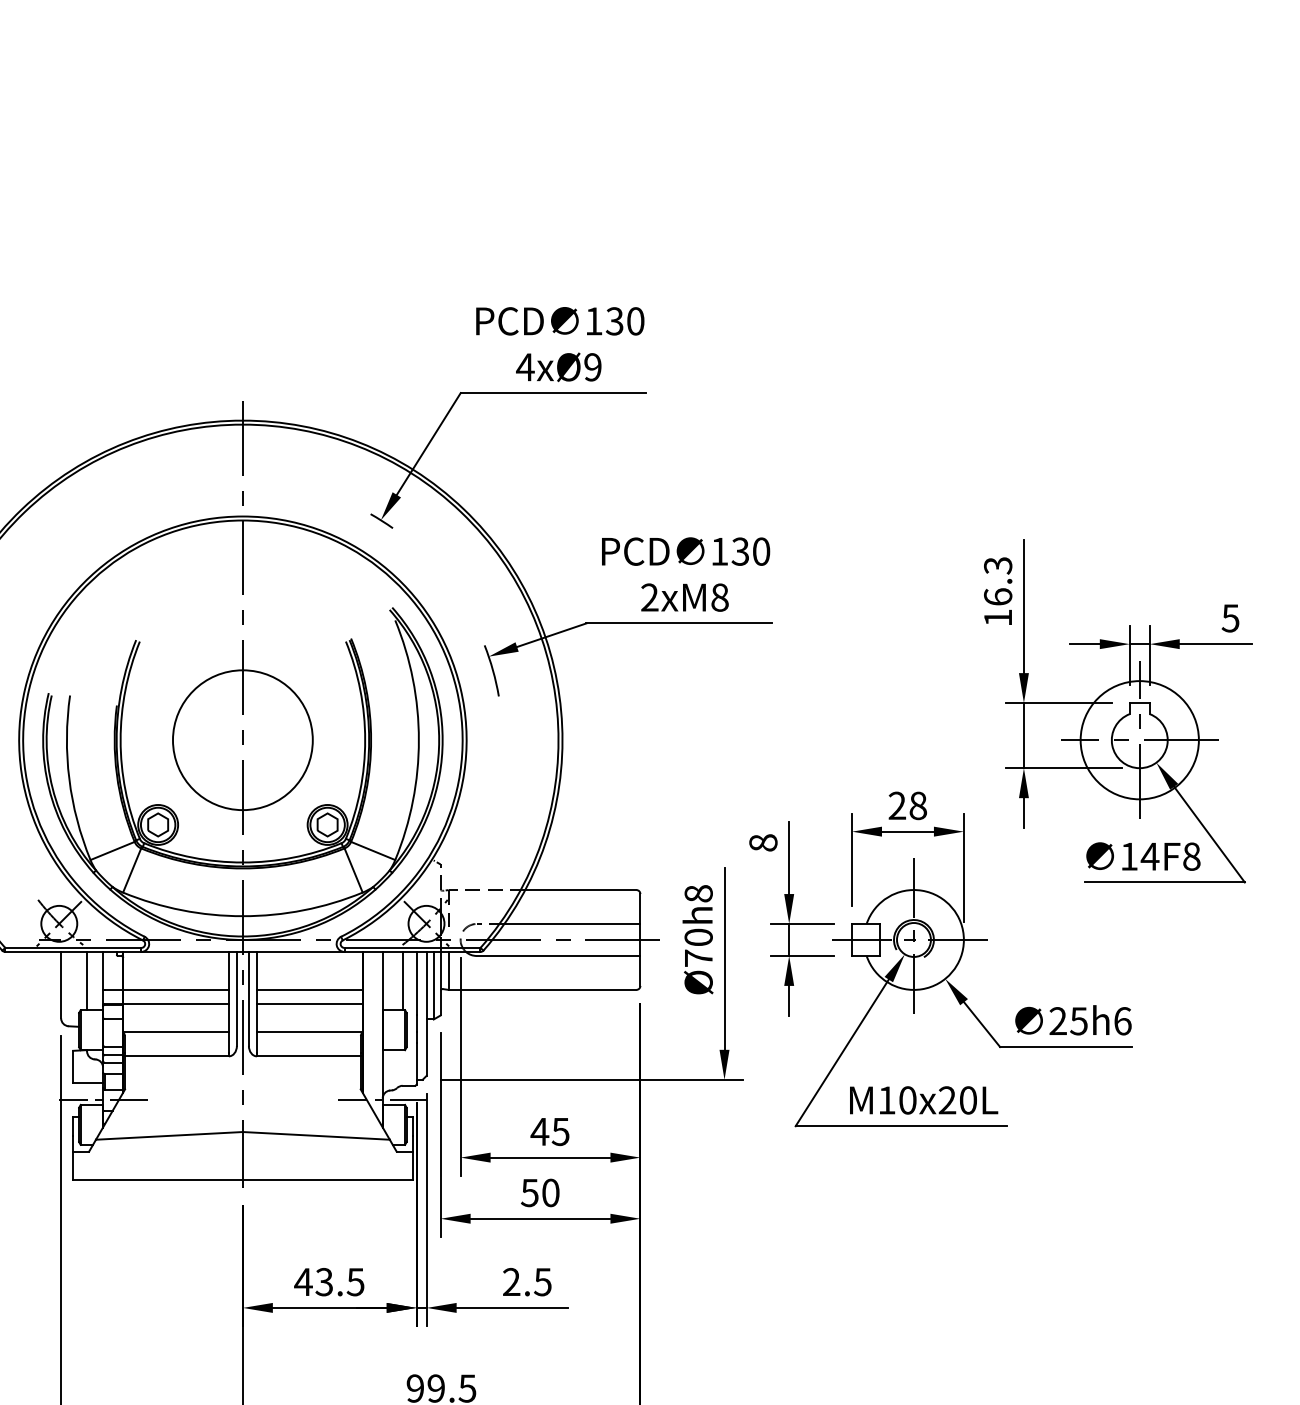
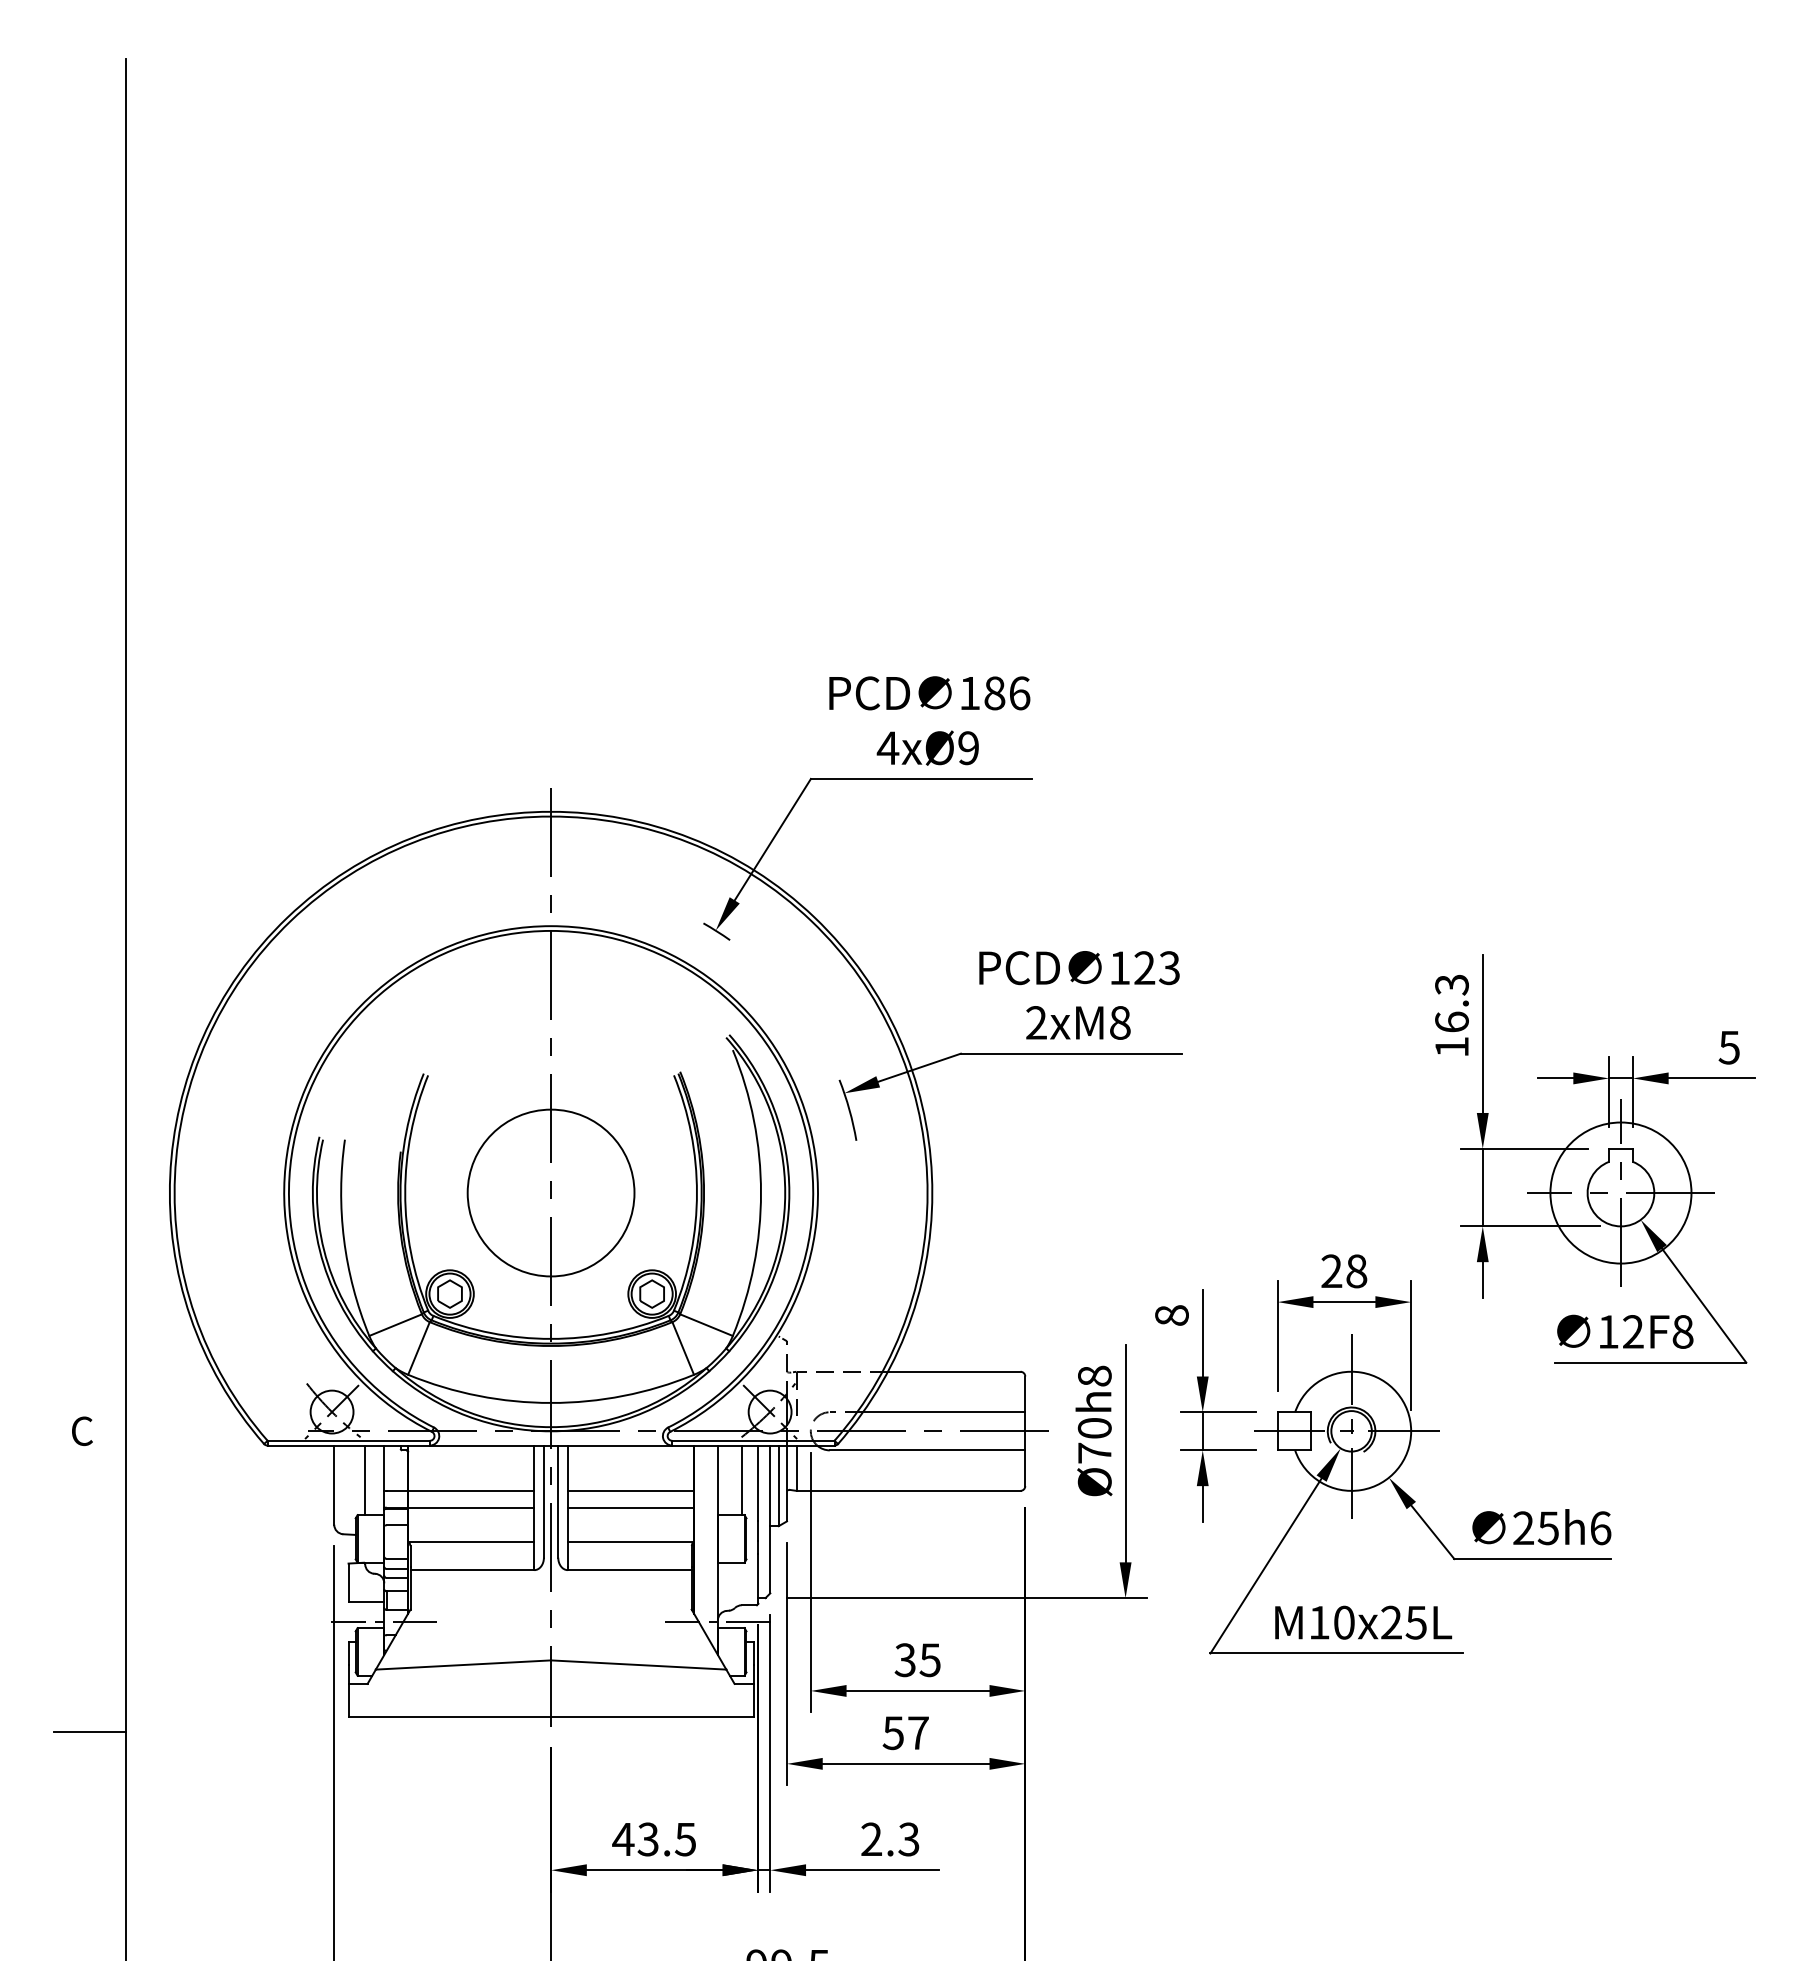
text: (625, 321) -> (1007, 693), 130 -> 186
text: (750, 552) -> (1156, 968), 130 -> 123
text: (1150, 856) -> (1633, 1331), 14F8 -> 12F8
text: (967, 1100) -> (1415, 1622), M10x20L -> M10x25L
text: (540, 1132) -> (905, 1660), 45 -> 35
text: (550, 1193) -> (918, 1733), 50 -> 57
text: (542, 1282) -> (908, 1839), 2.5 -> 2.3

